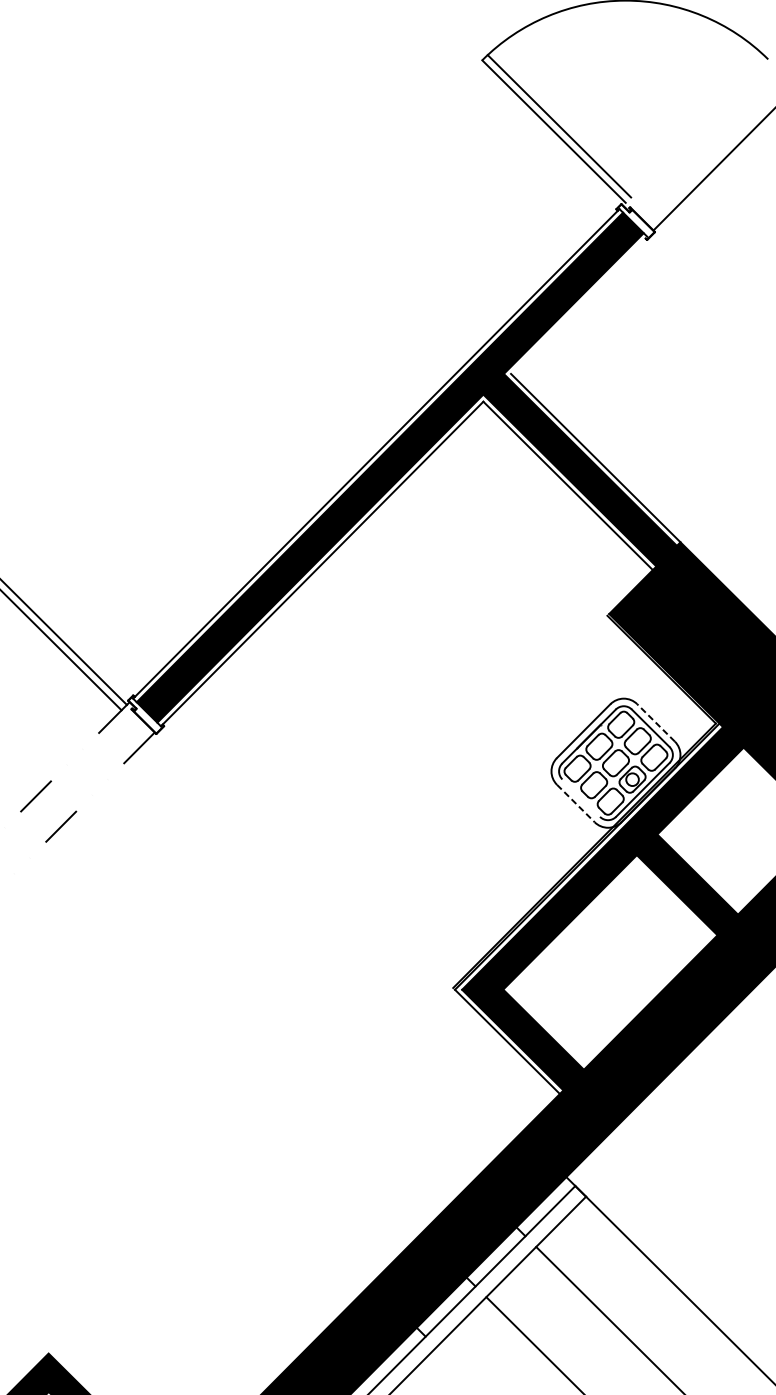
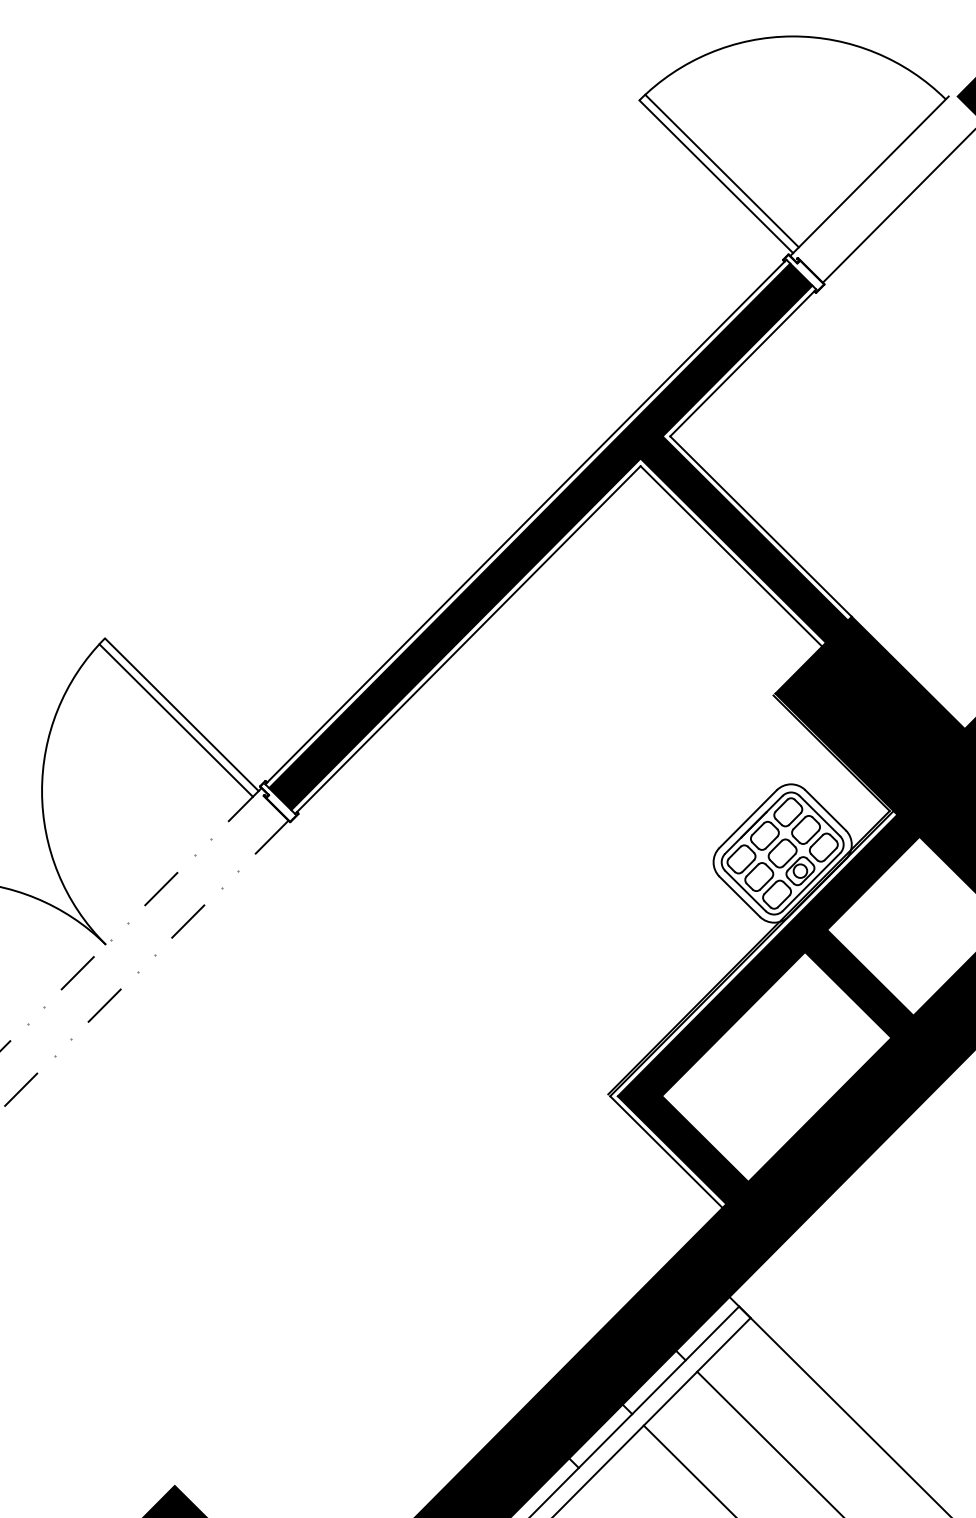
line: (697, 130) -> (869, 175), added
line: (579, 304) -> (743, 362), added
line: (655, 722) -> (825, 809), dashed -> solid
line: (581, 797) -> (745, 890), added
line: (576, 804) -> (740, 897), dashed -> solid

